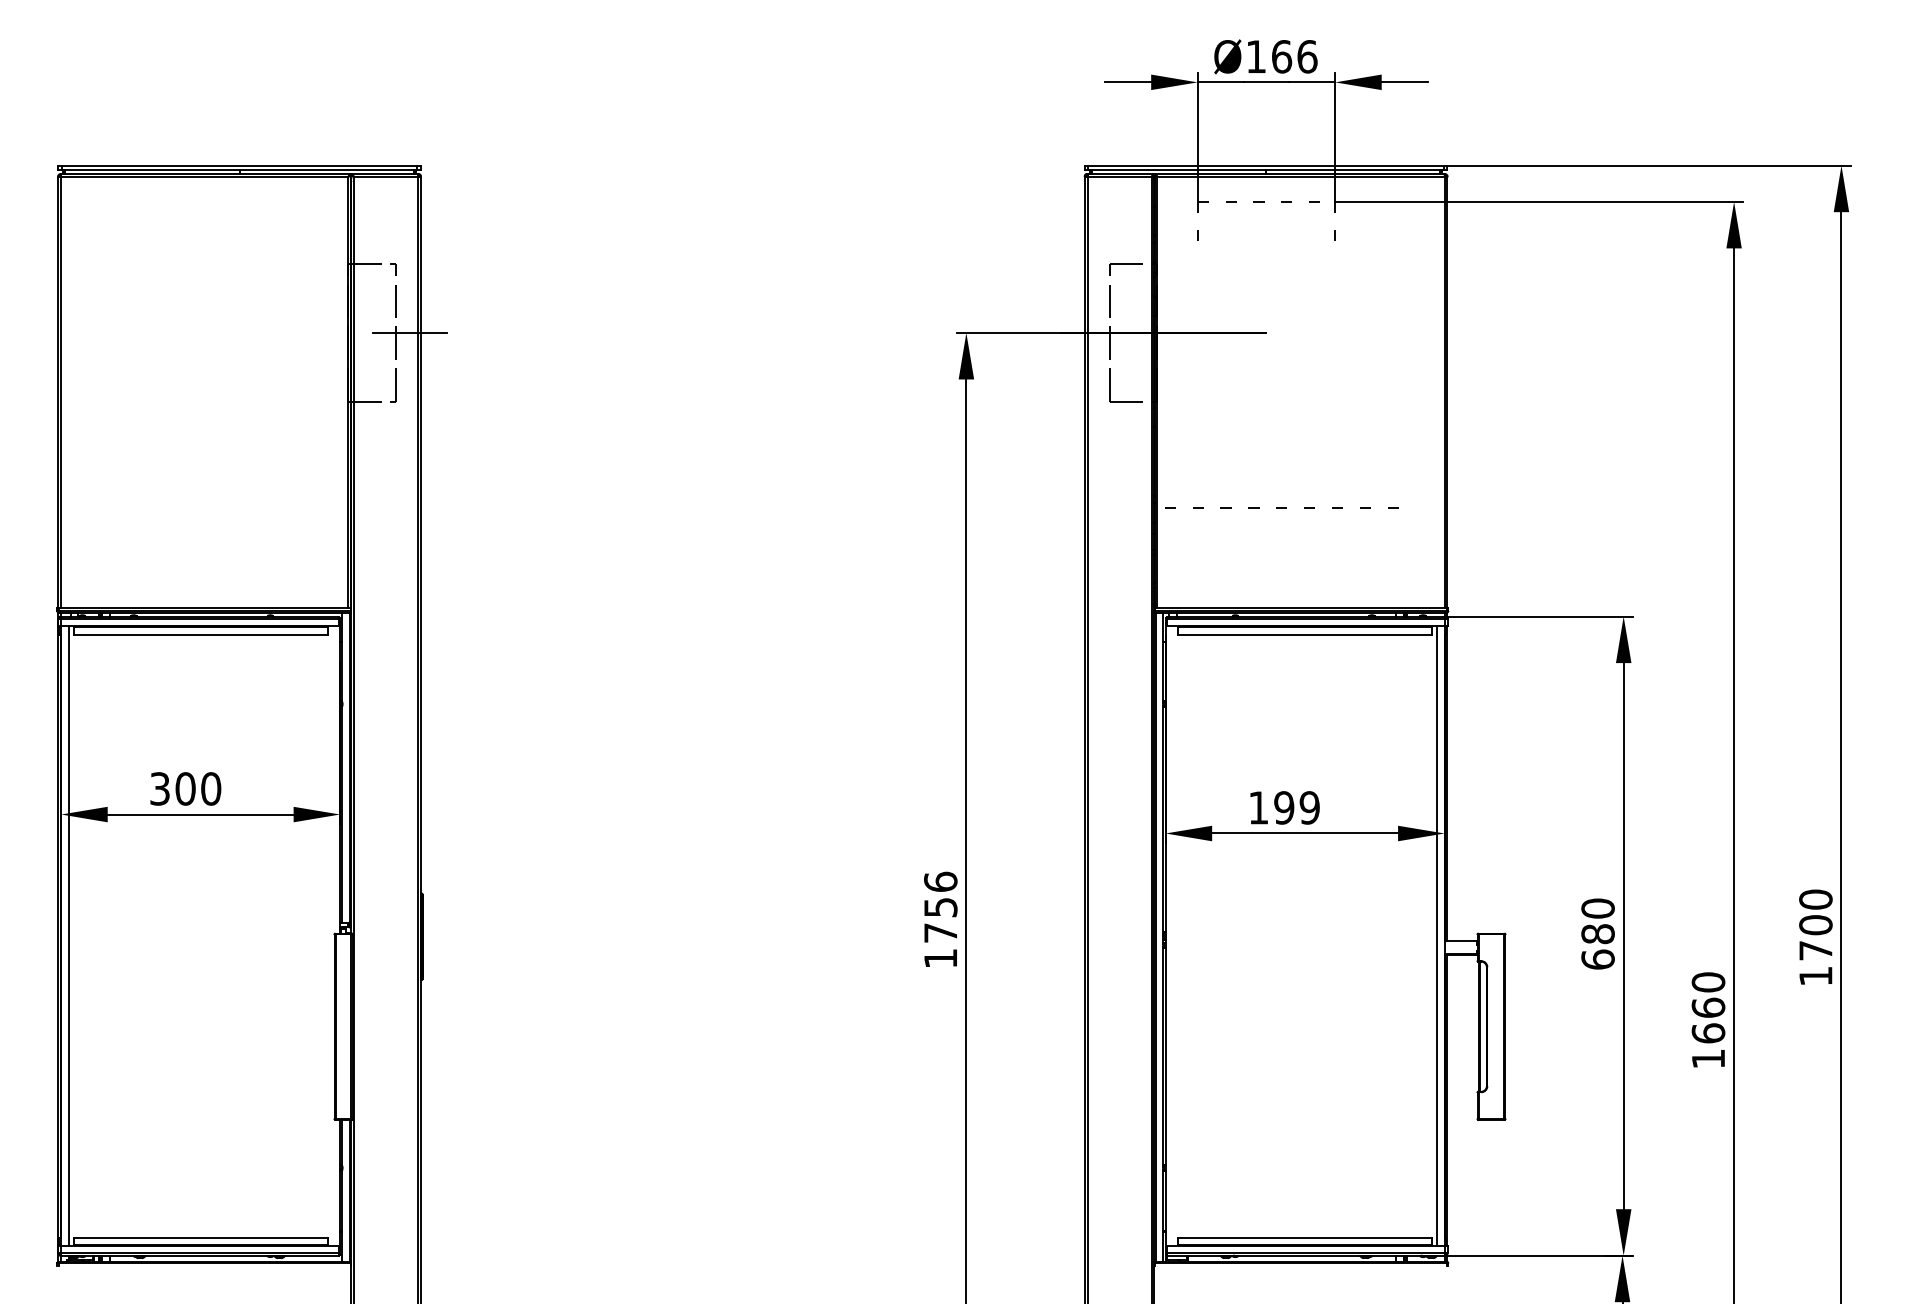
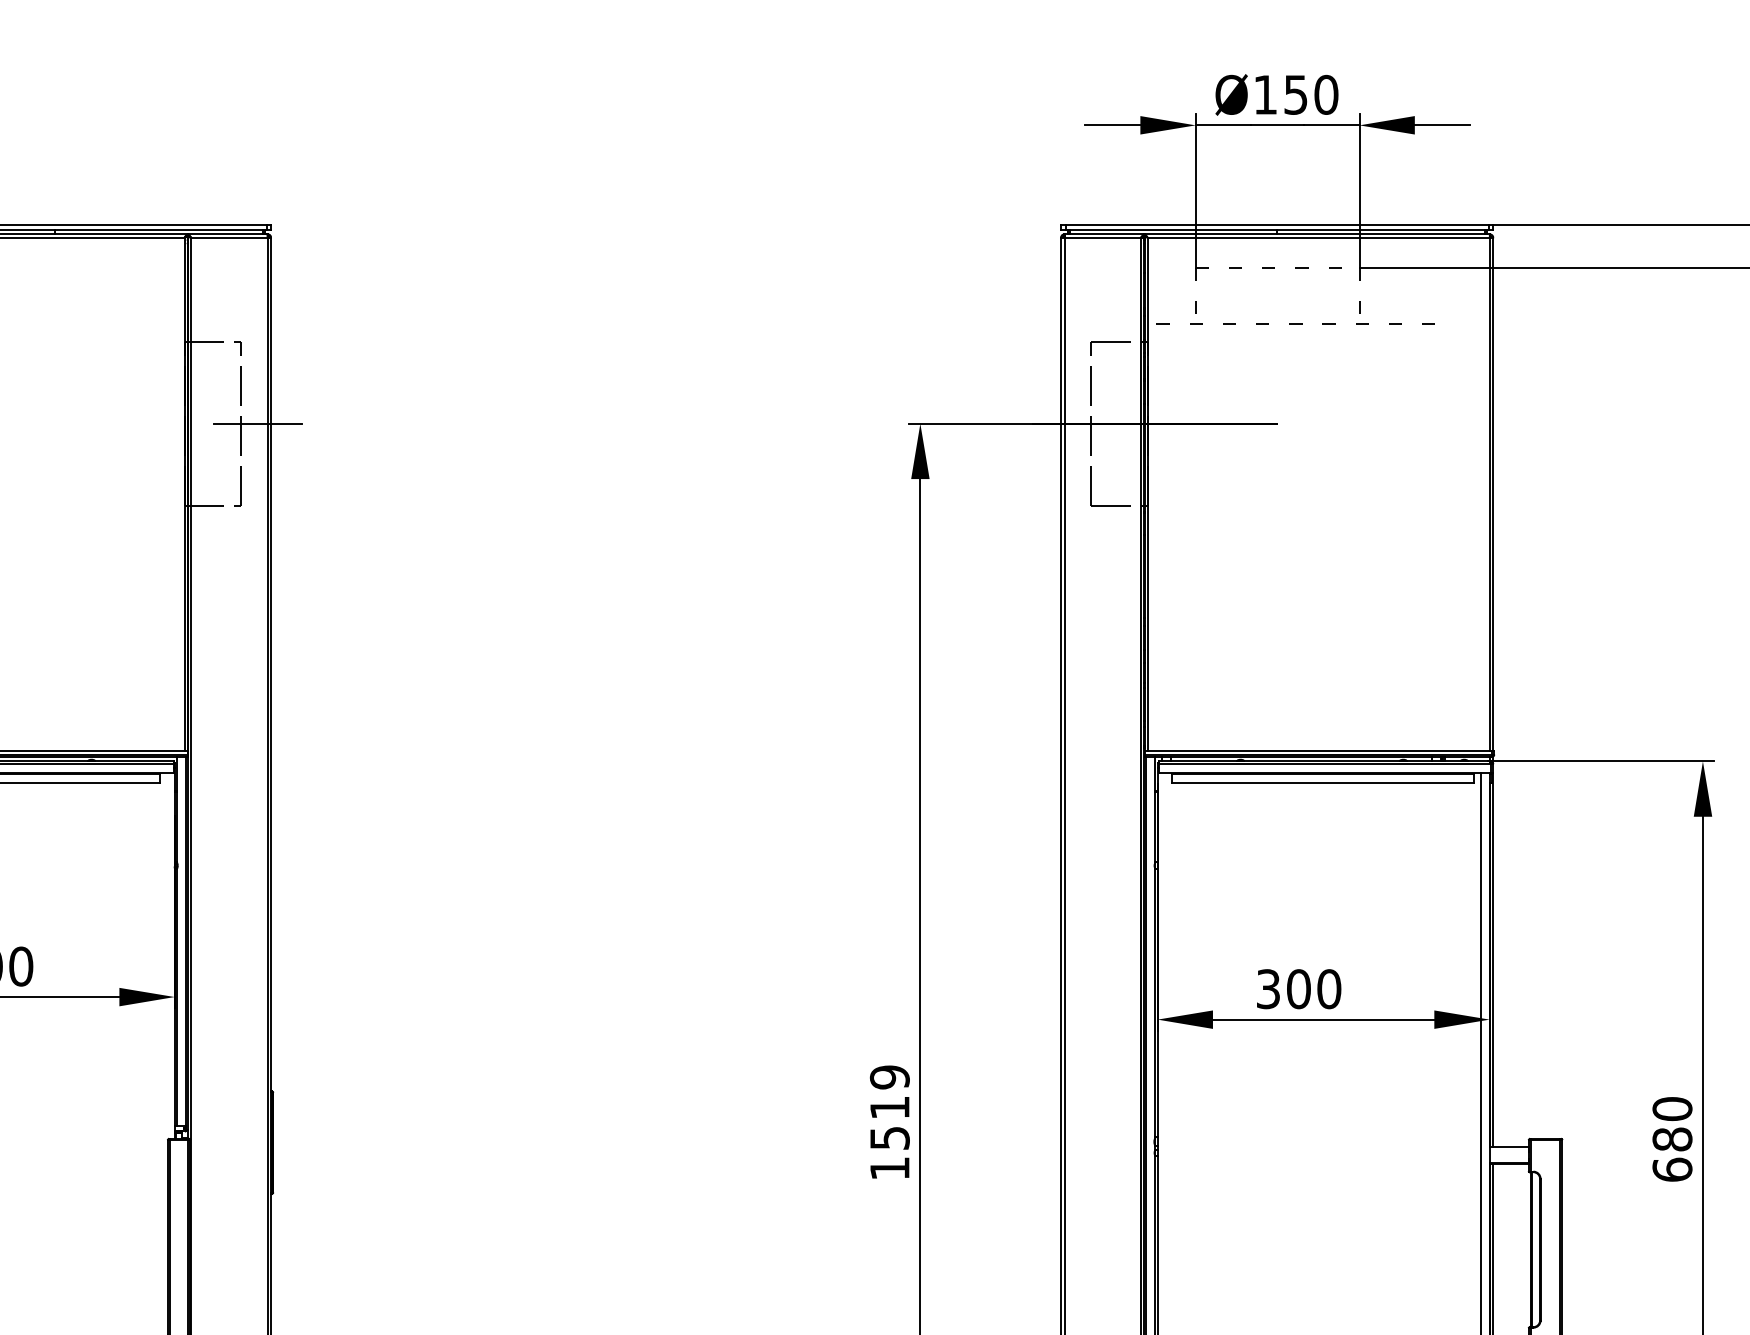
text: (1294, 56) -> (1311, 94), Ø166 -> Ø150
line: (1281, 507) -> (1295, 323), moved
text: (1284, 807) -> (1299, 988), 199 -> 300
text: (940, 906) -> (889, 1106), 1756 -> 1519

